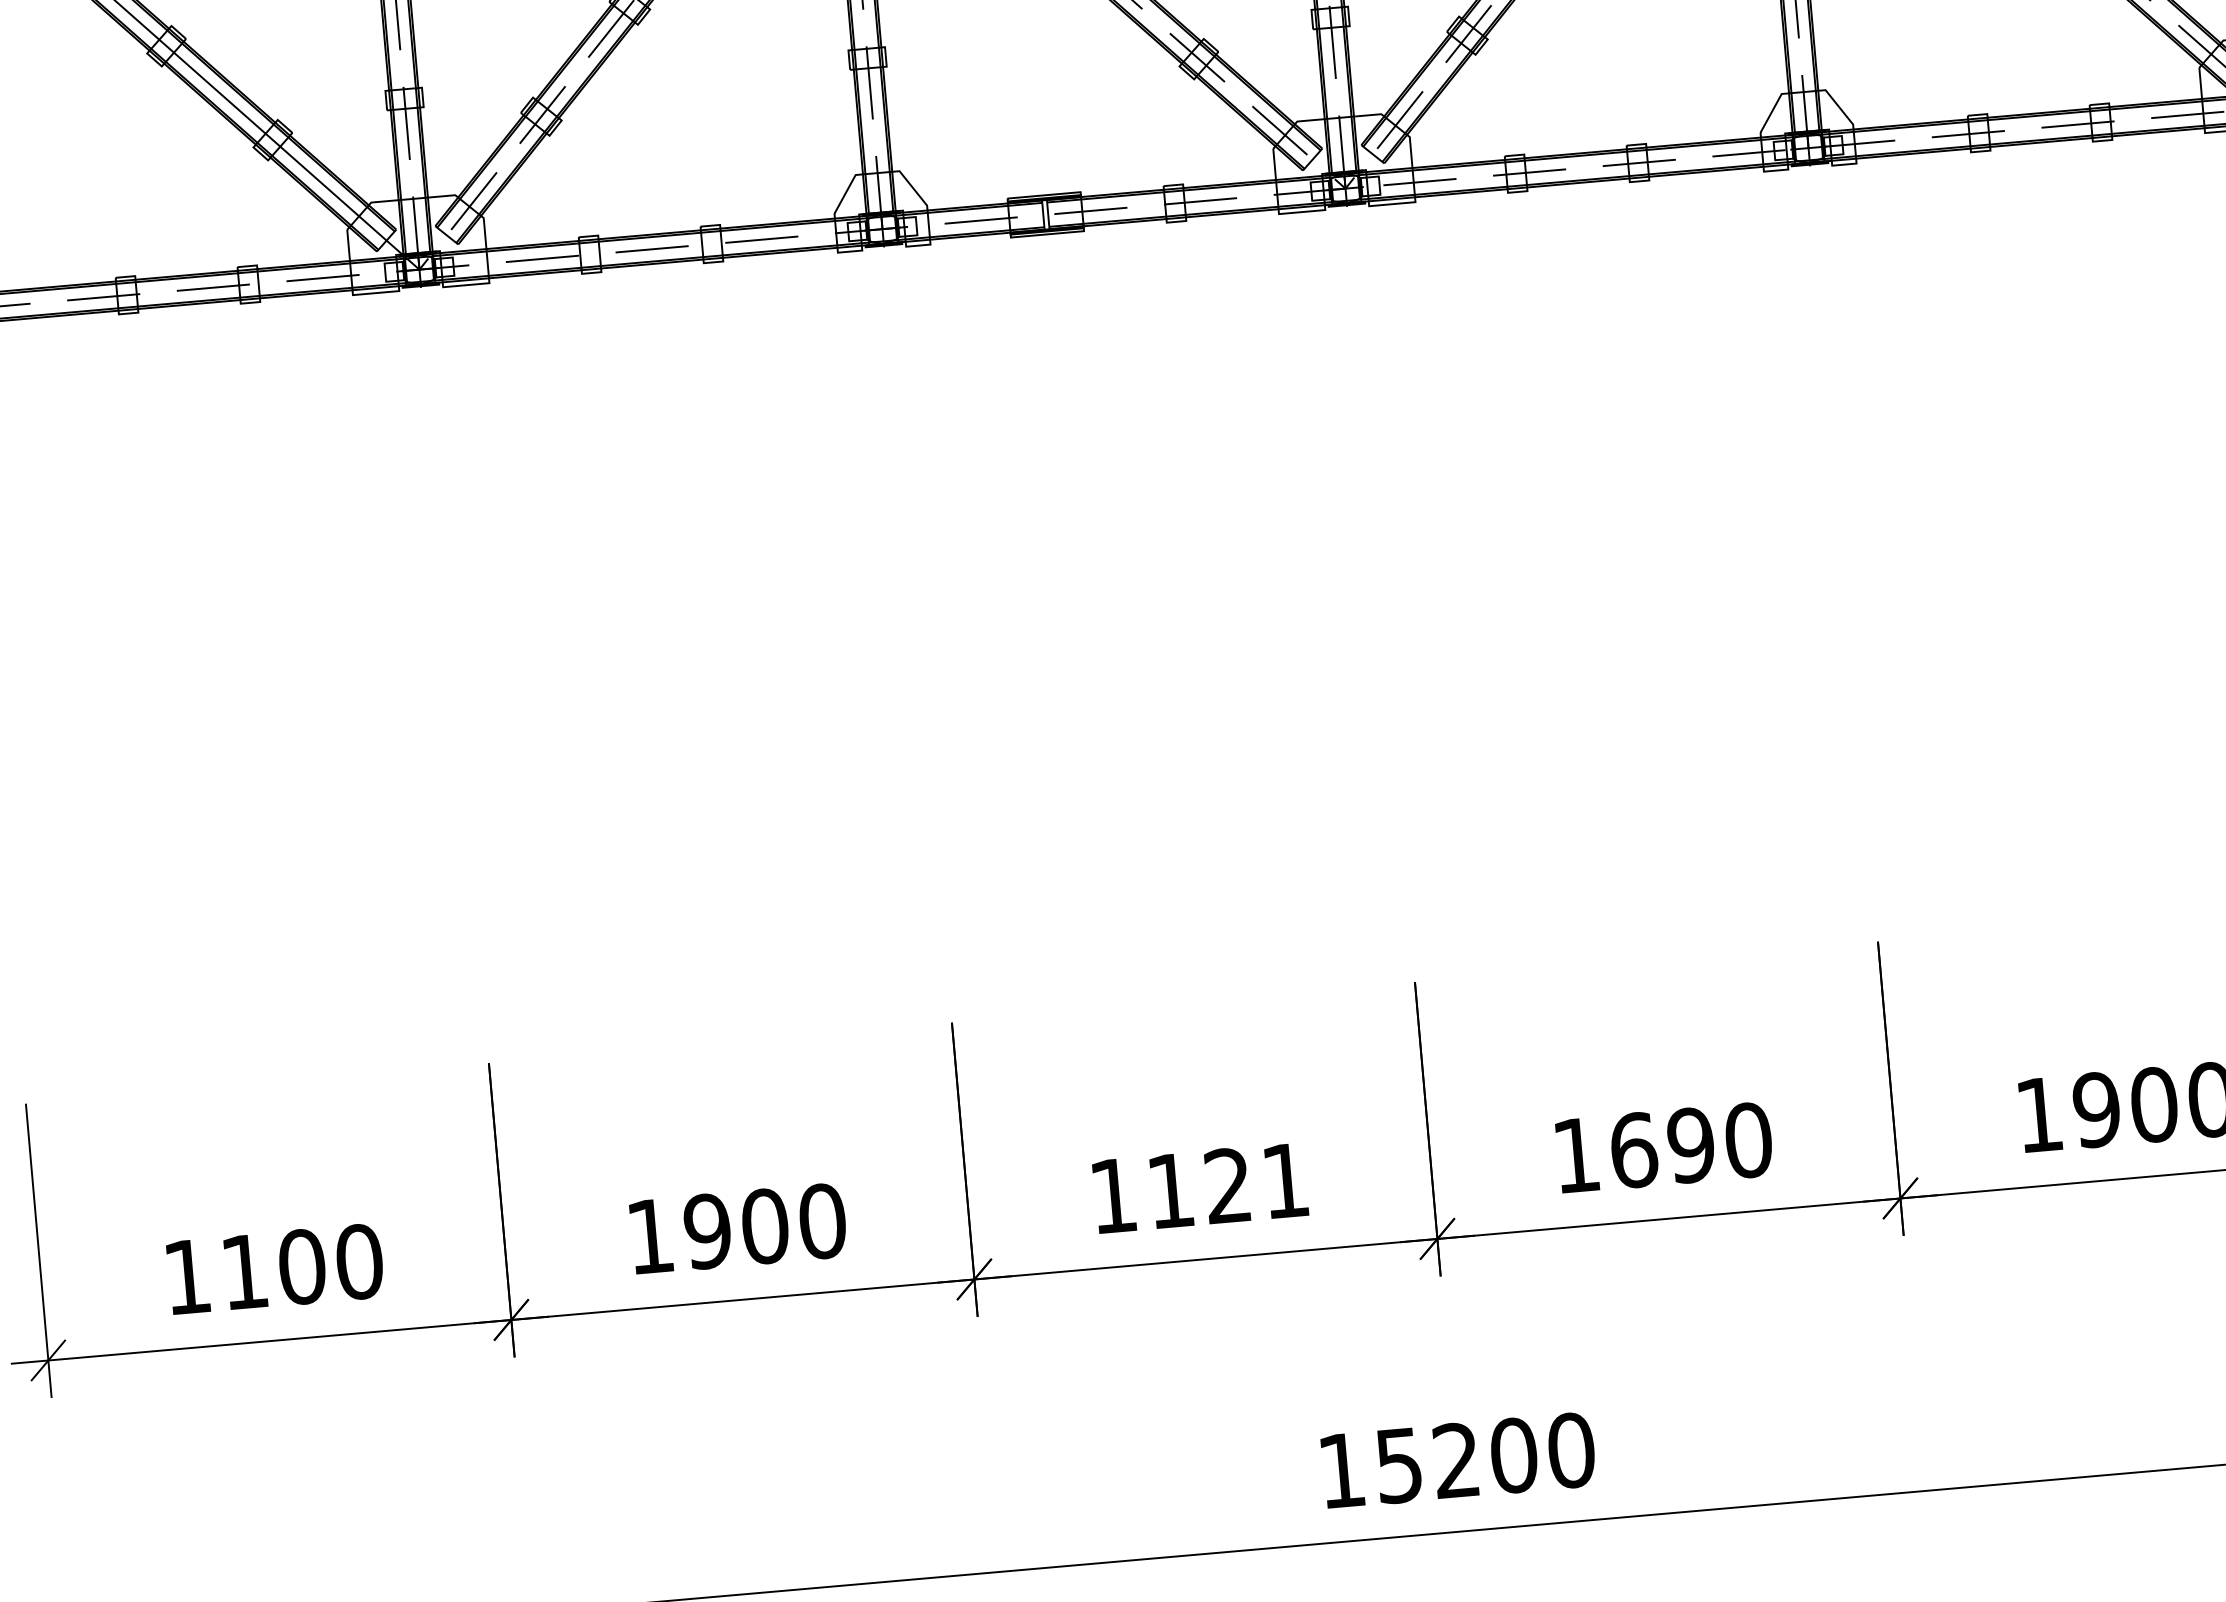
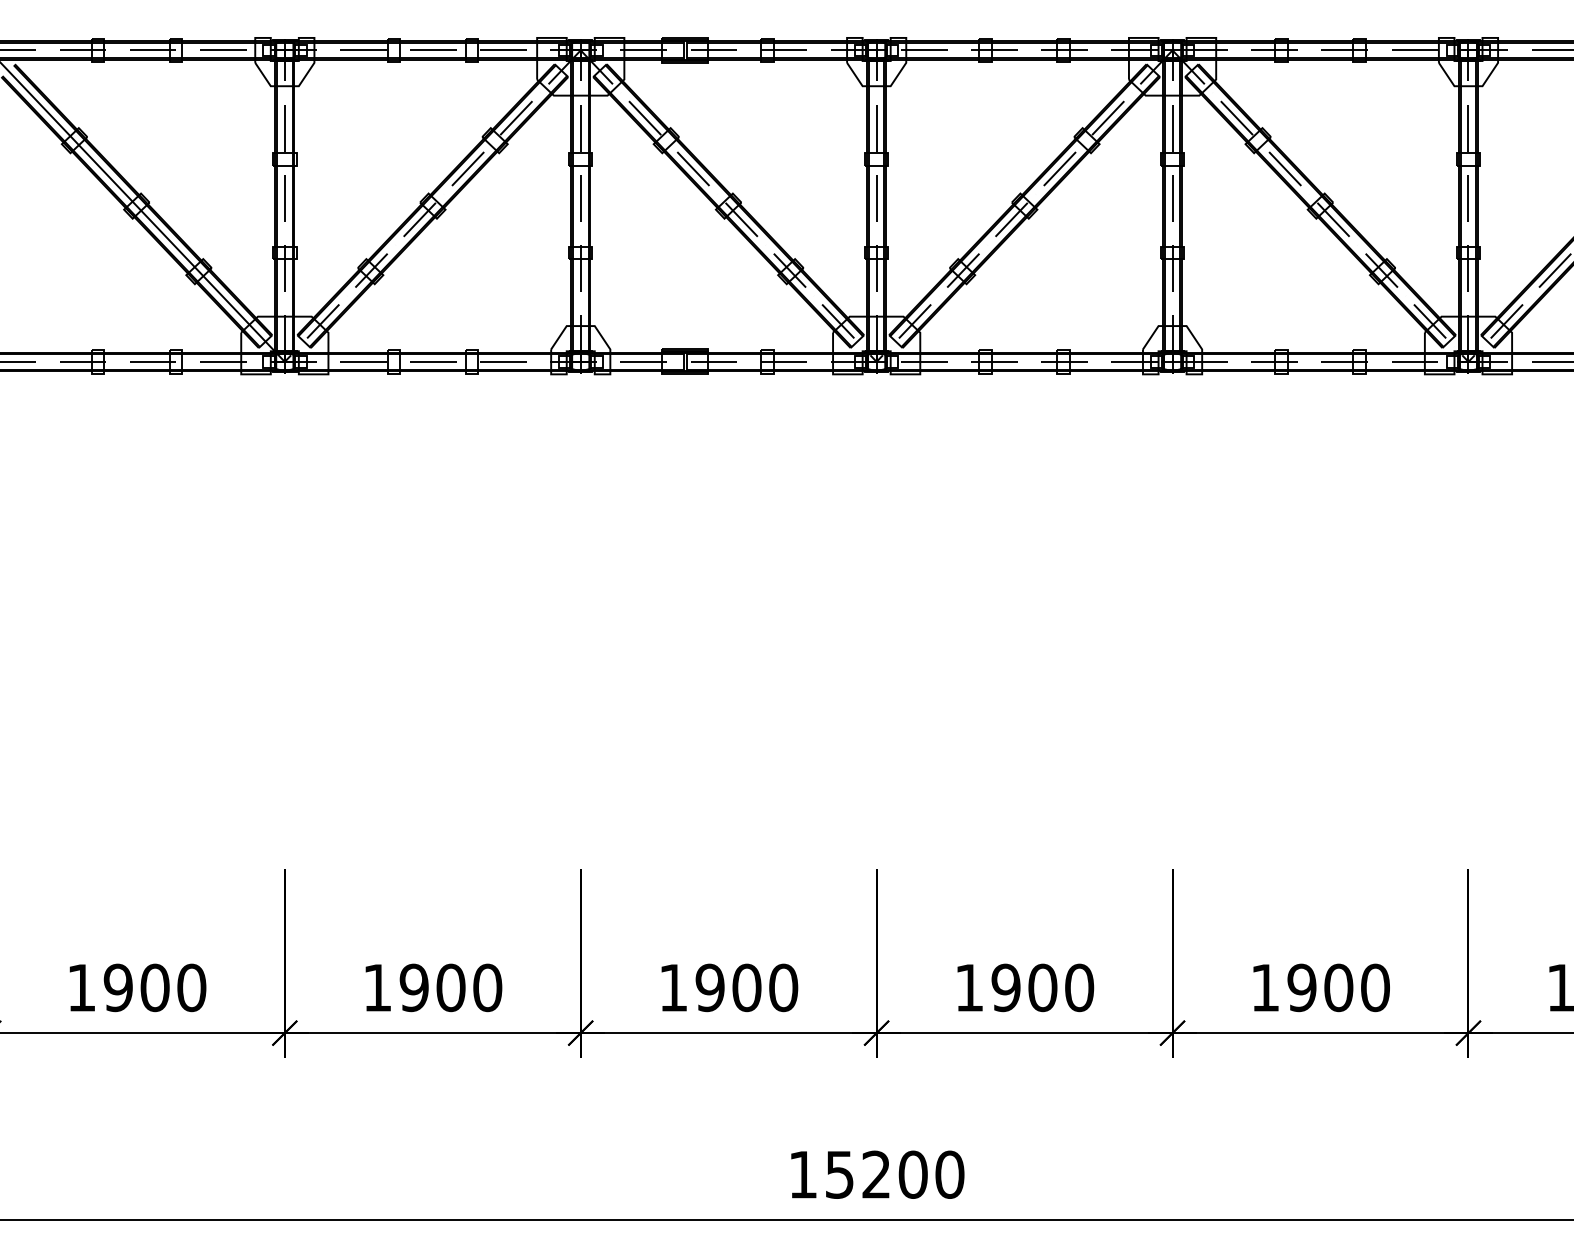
text: (1662, 1147) -> (1024, 987), 1690 -> 1900
text: (1227, 1185) -> (746, 987), 1121 -> 1900
text: (243, 1271) -> (117, 987), 1100 -> 1900

